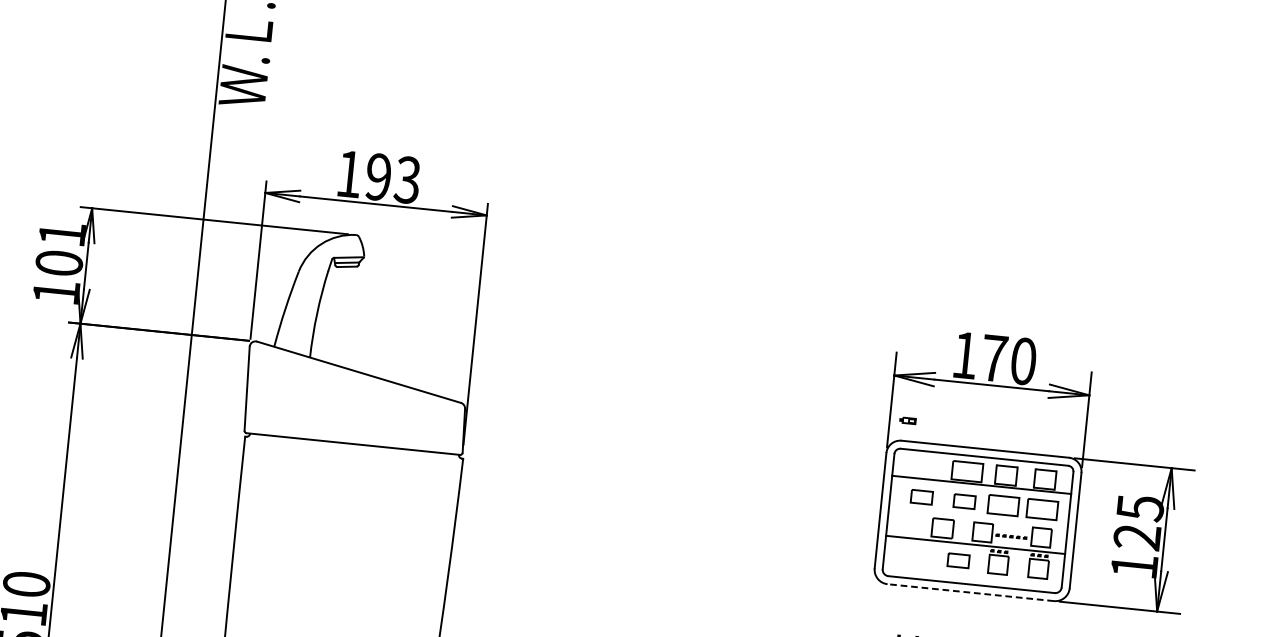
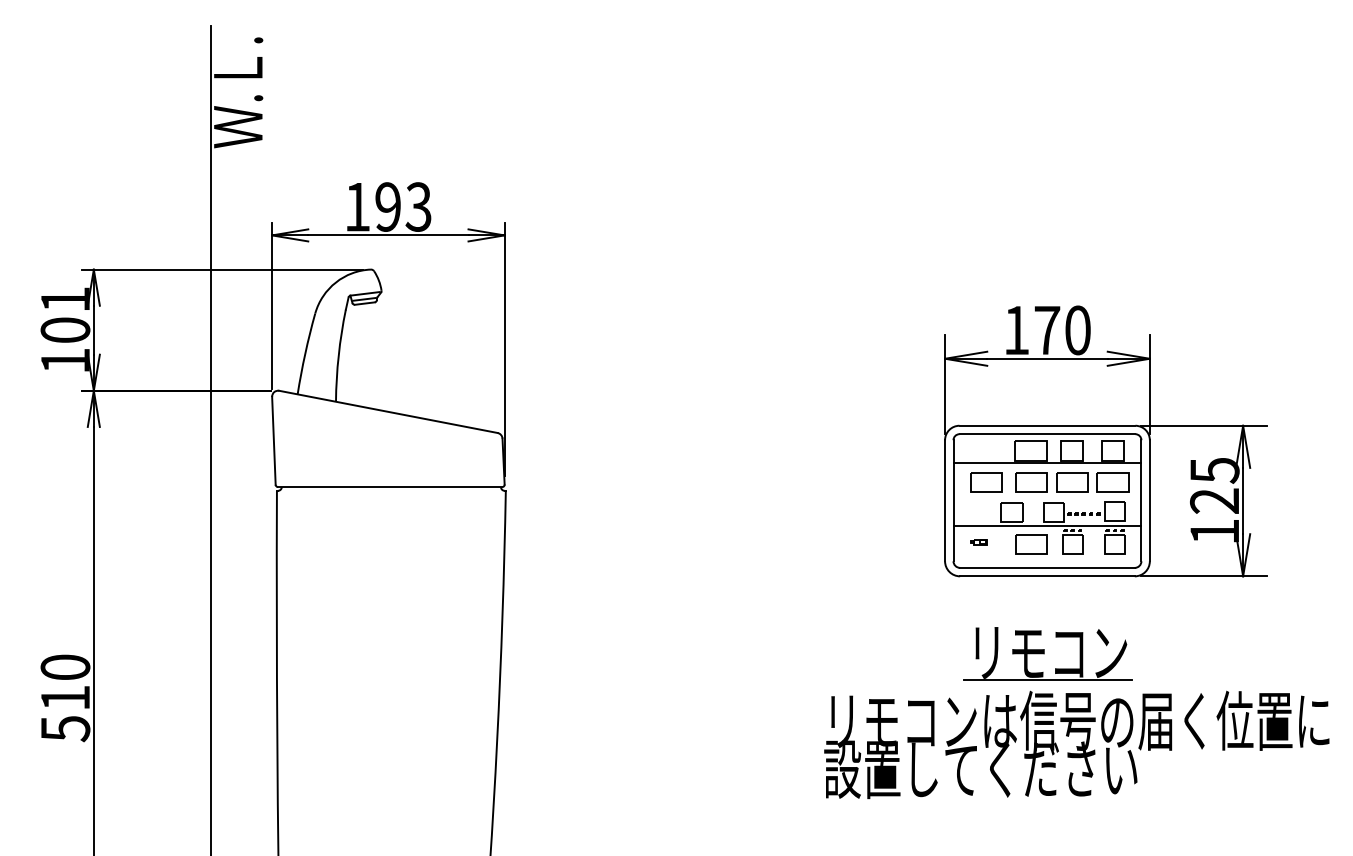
part: (907, 420) -> (978, 542), moved
part: (921, 497) -> (986, 482), size x1.43
part: (964, 501) -> (1031, 482), size x1.43
part: (958, 560) -> (1031, 544), size x1.43
line: (969, 592) -> (1046, 576), dashed -> solid

